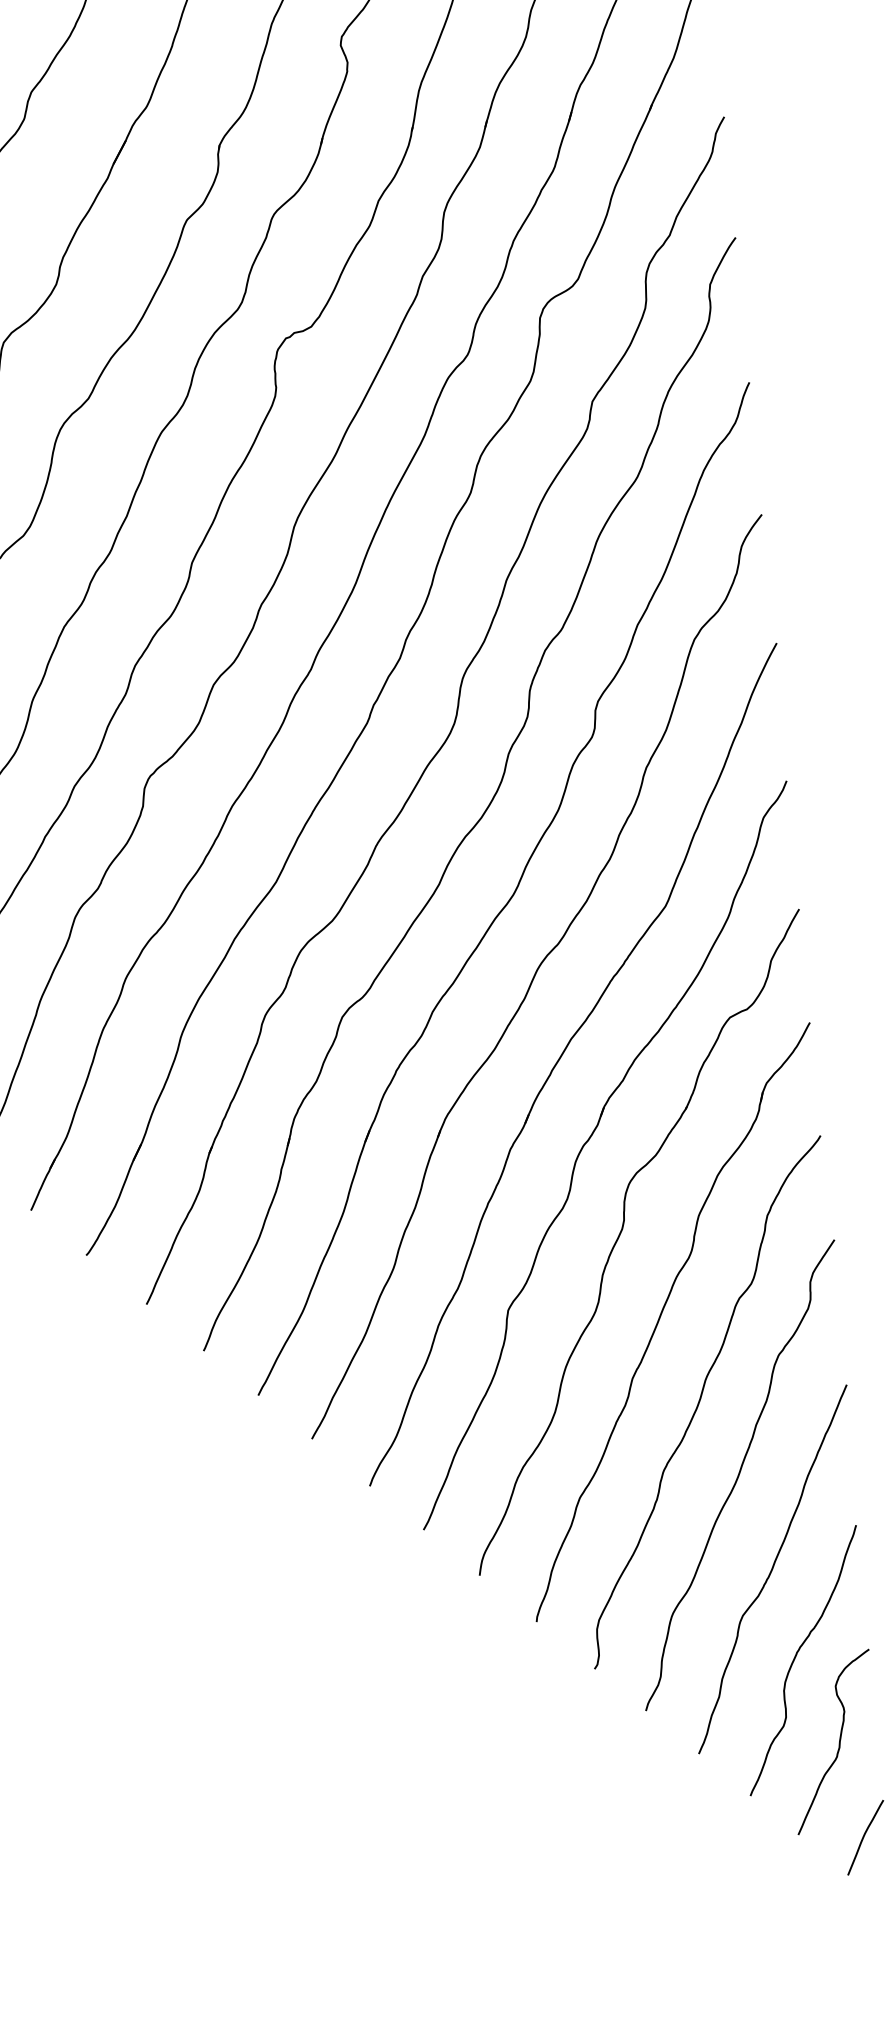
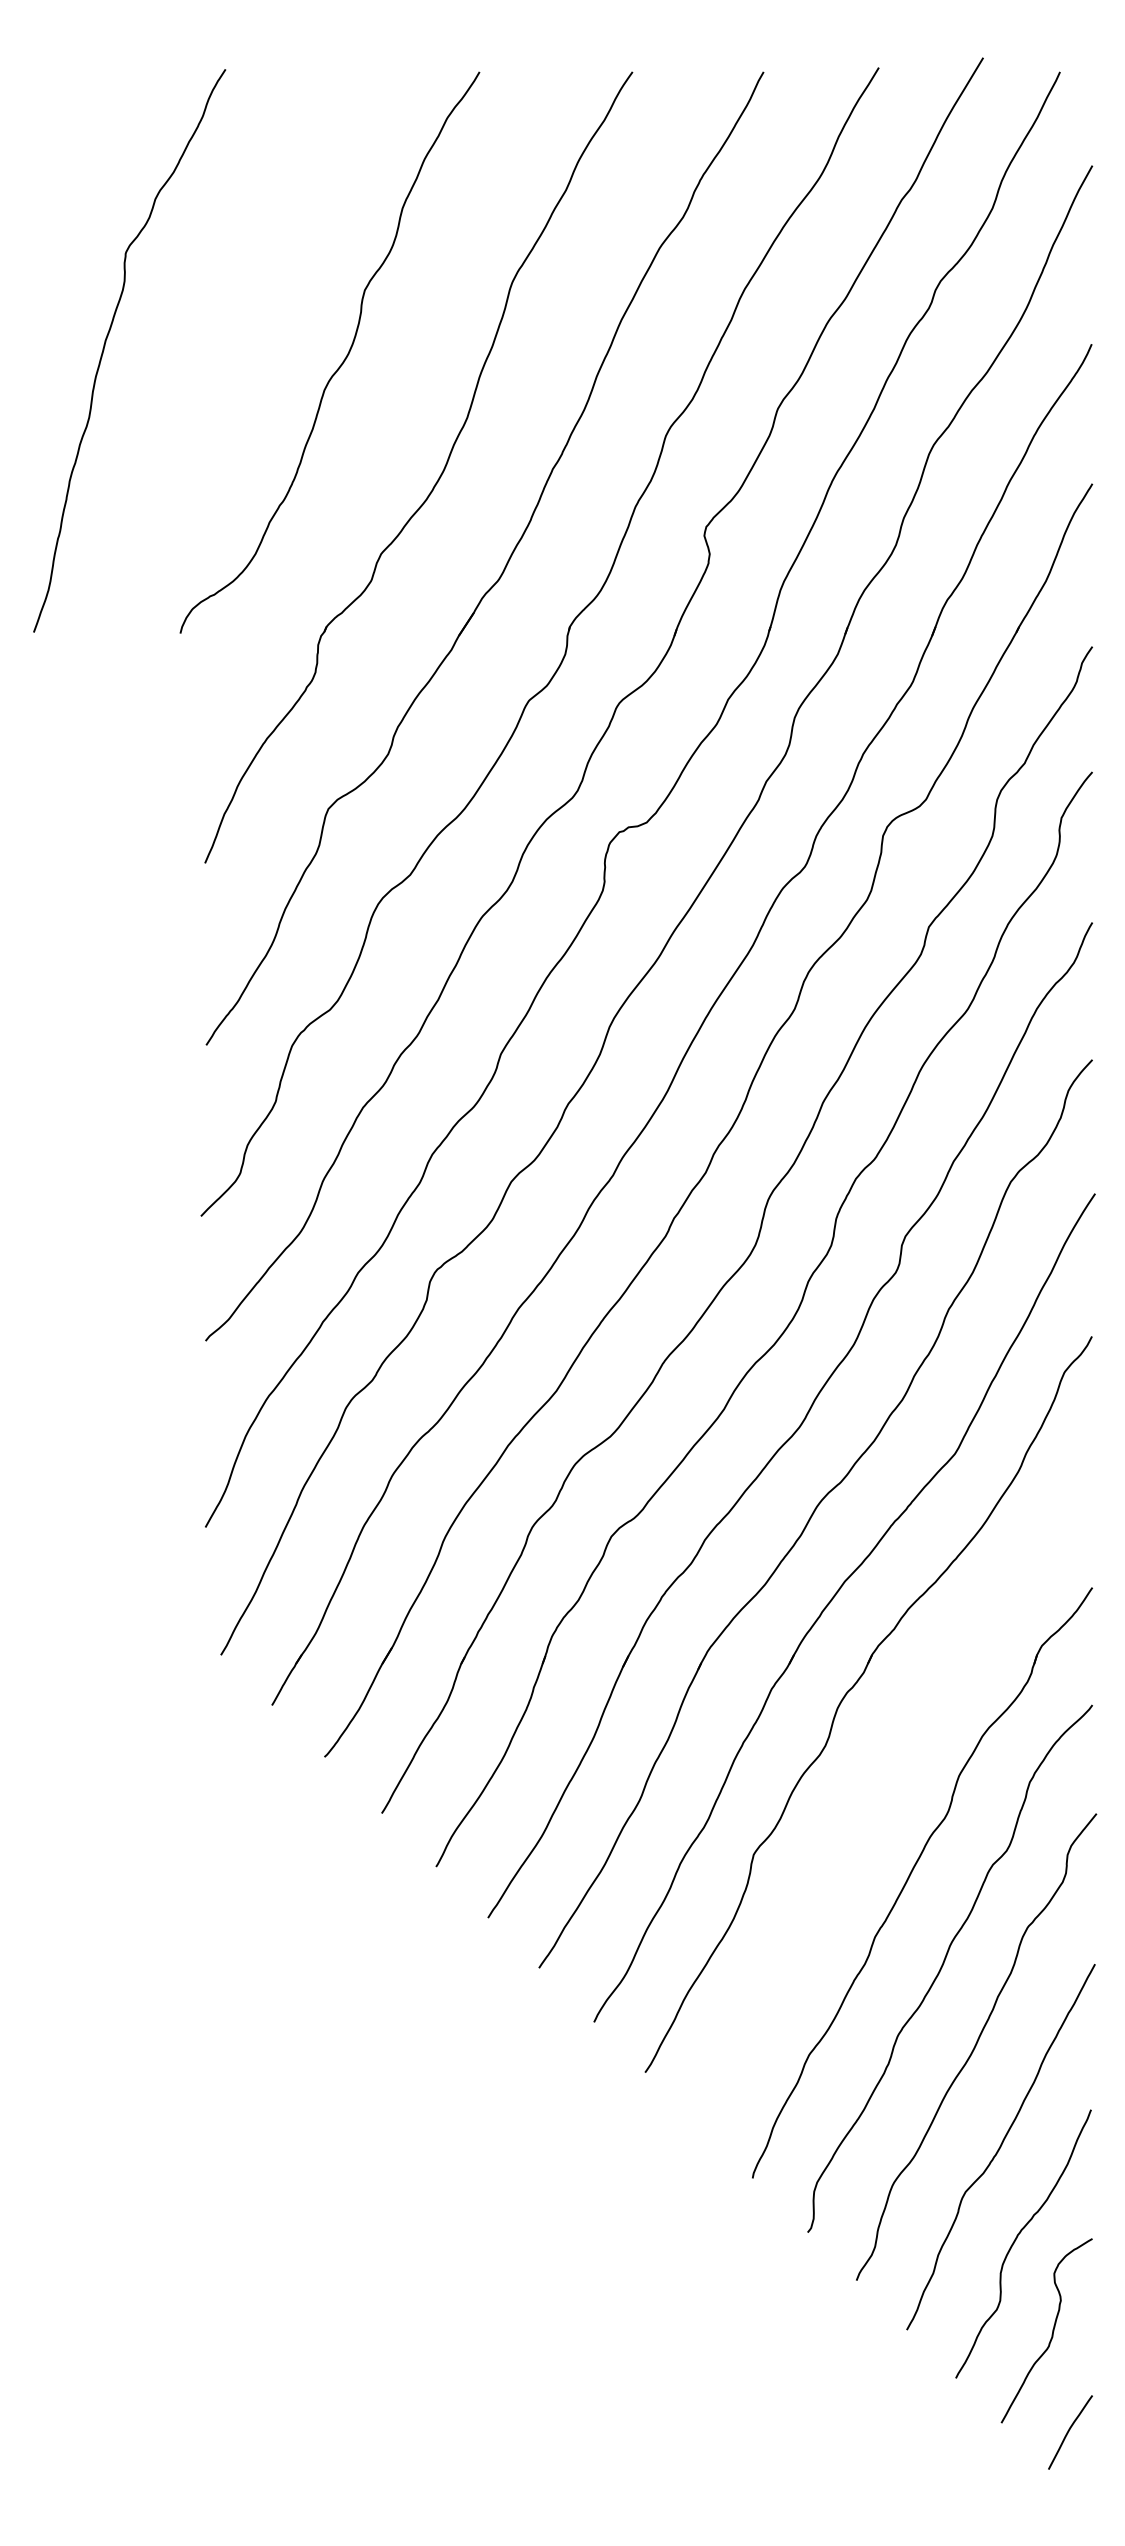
part: (622, 1232) -> (878, 1785), removed

